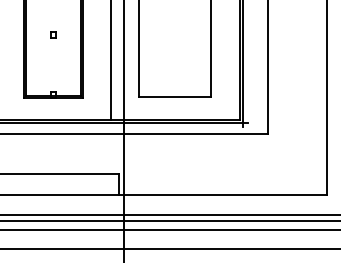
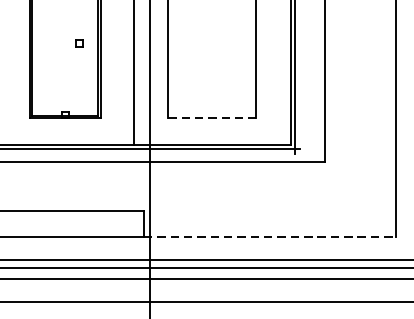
part: (53, 34) -> (79, 43), moved
line: (175, 97) -> (213, 118), solid -> dashed
line: (222, 195) -> (270, 237), solid -> dashed

